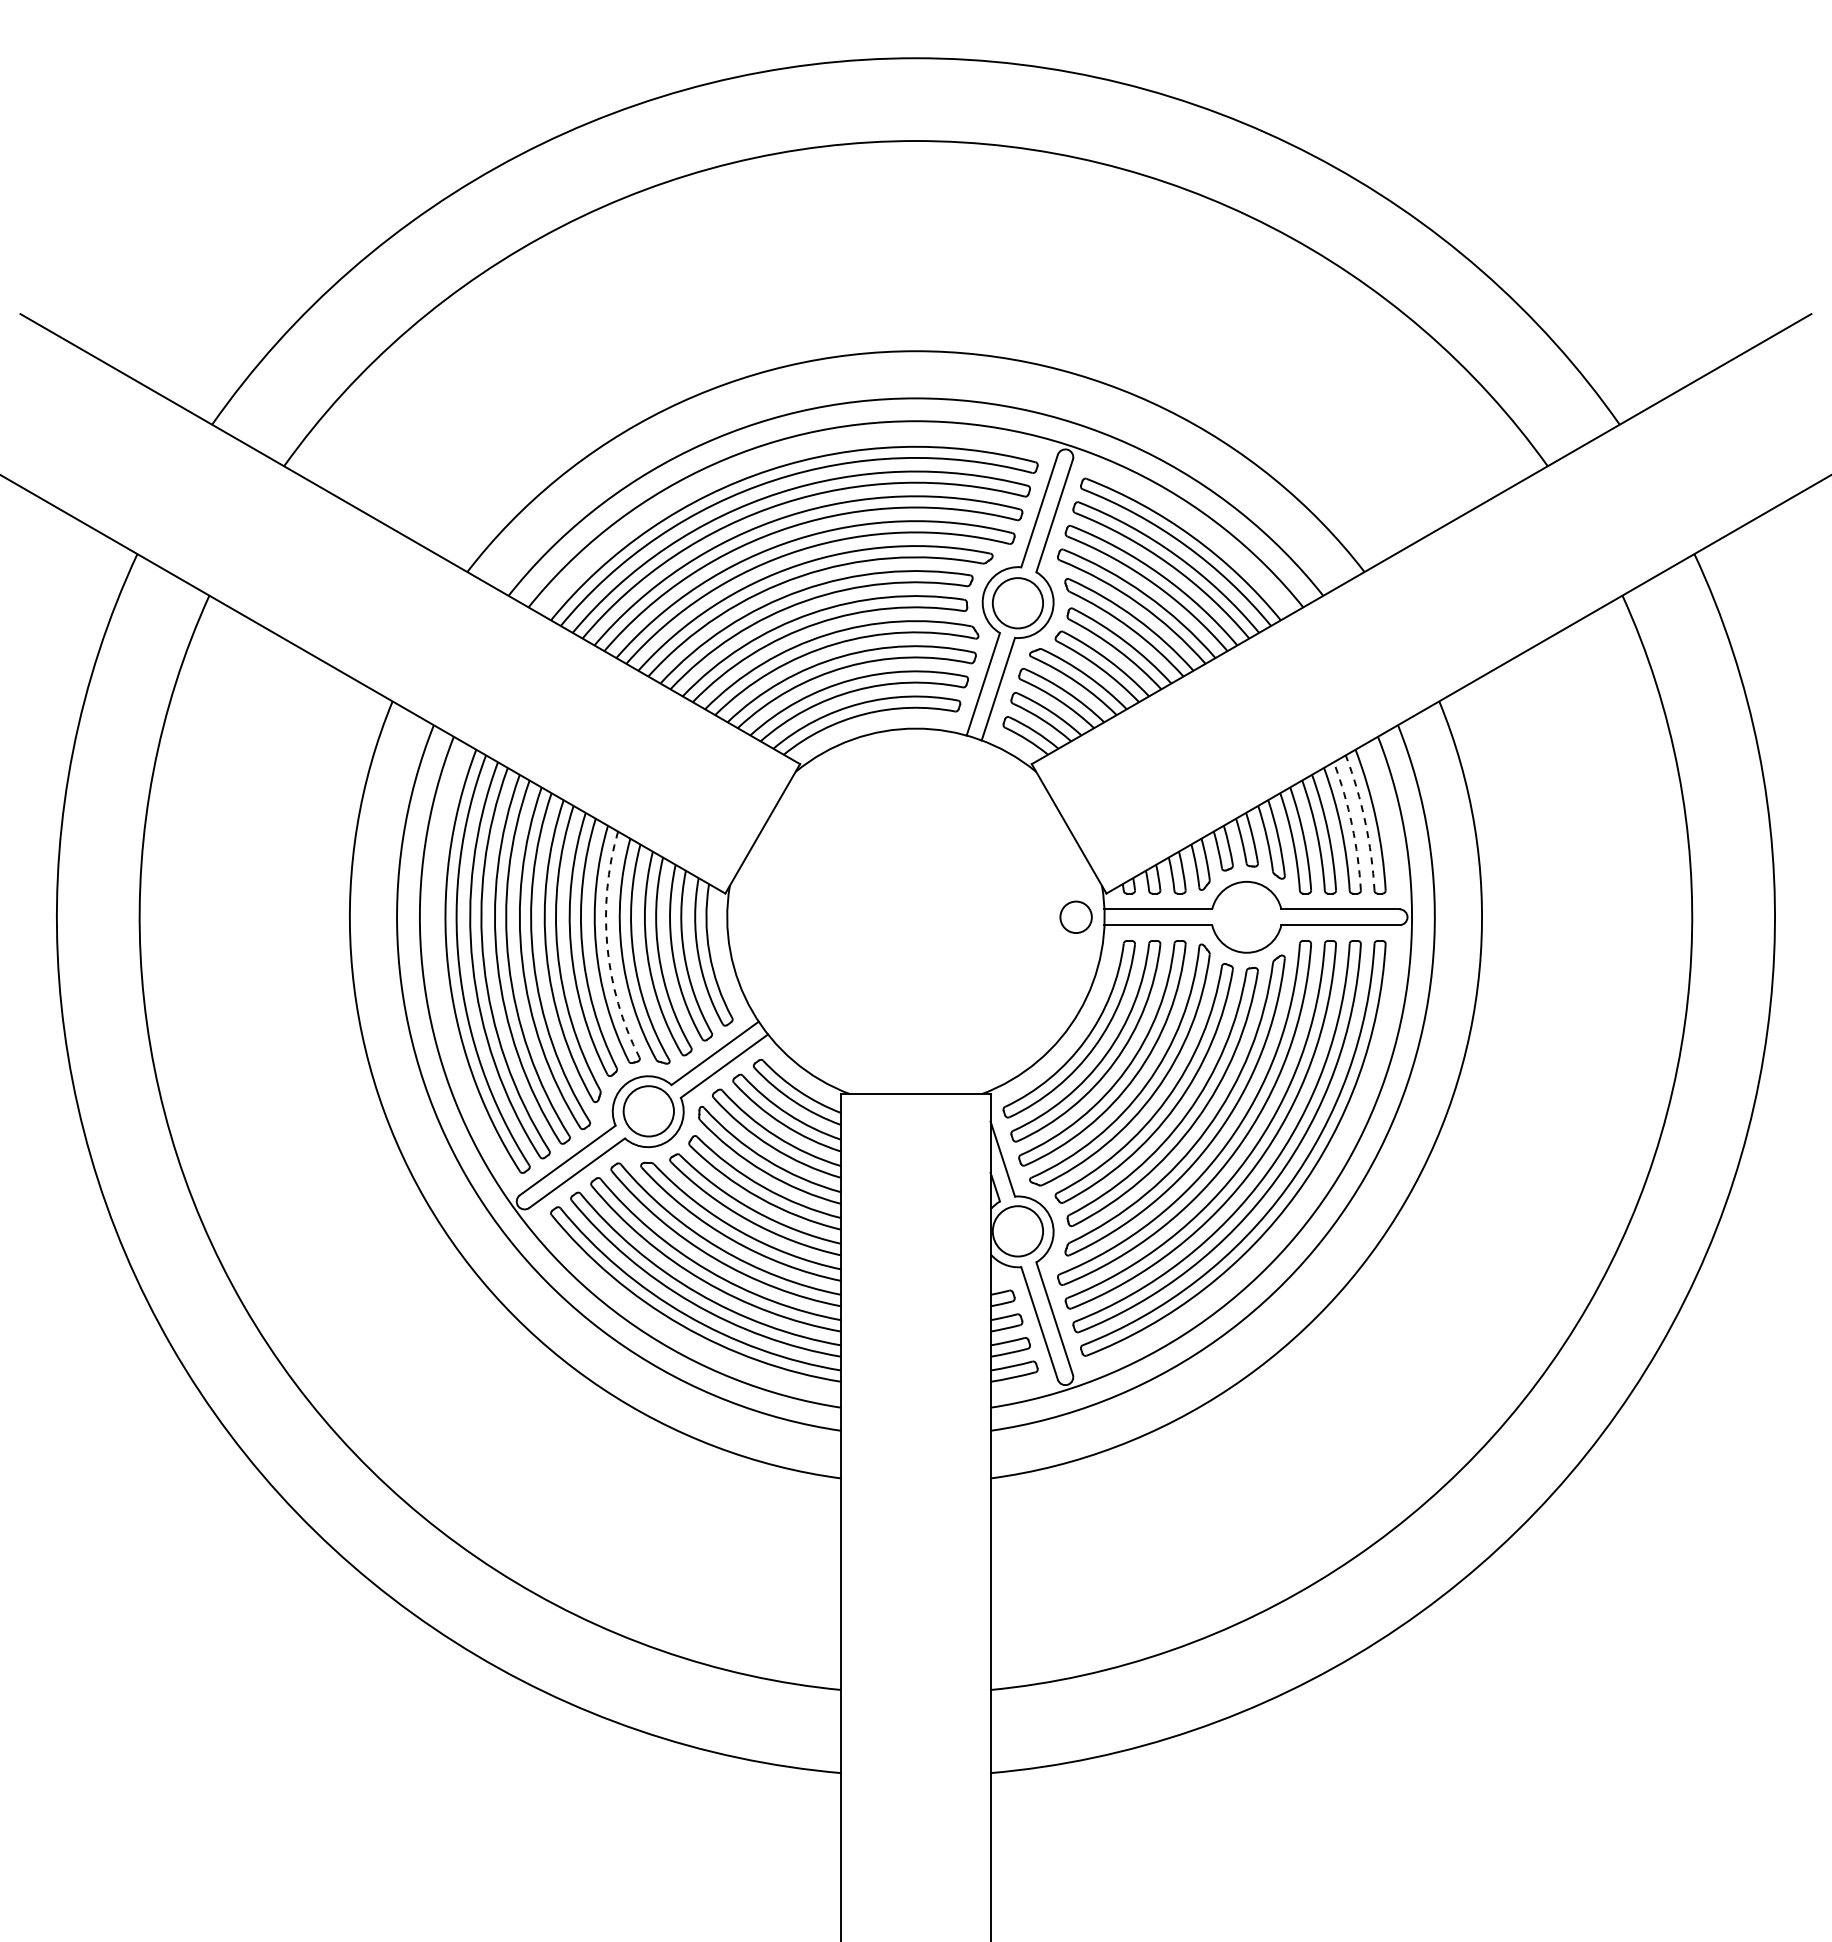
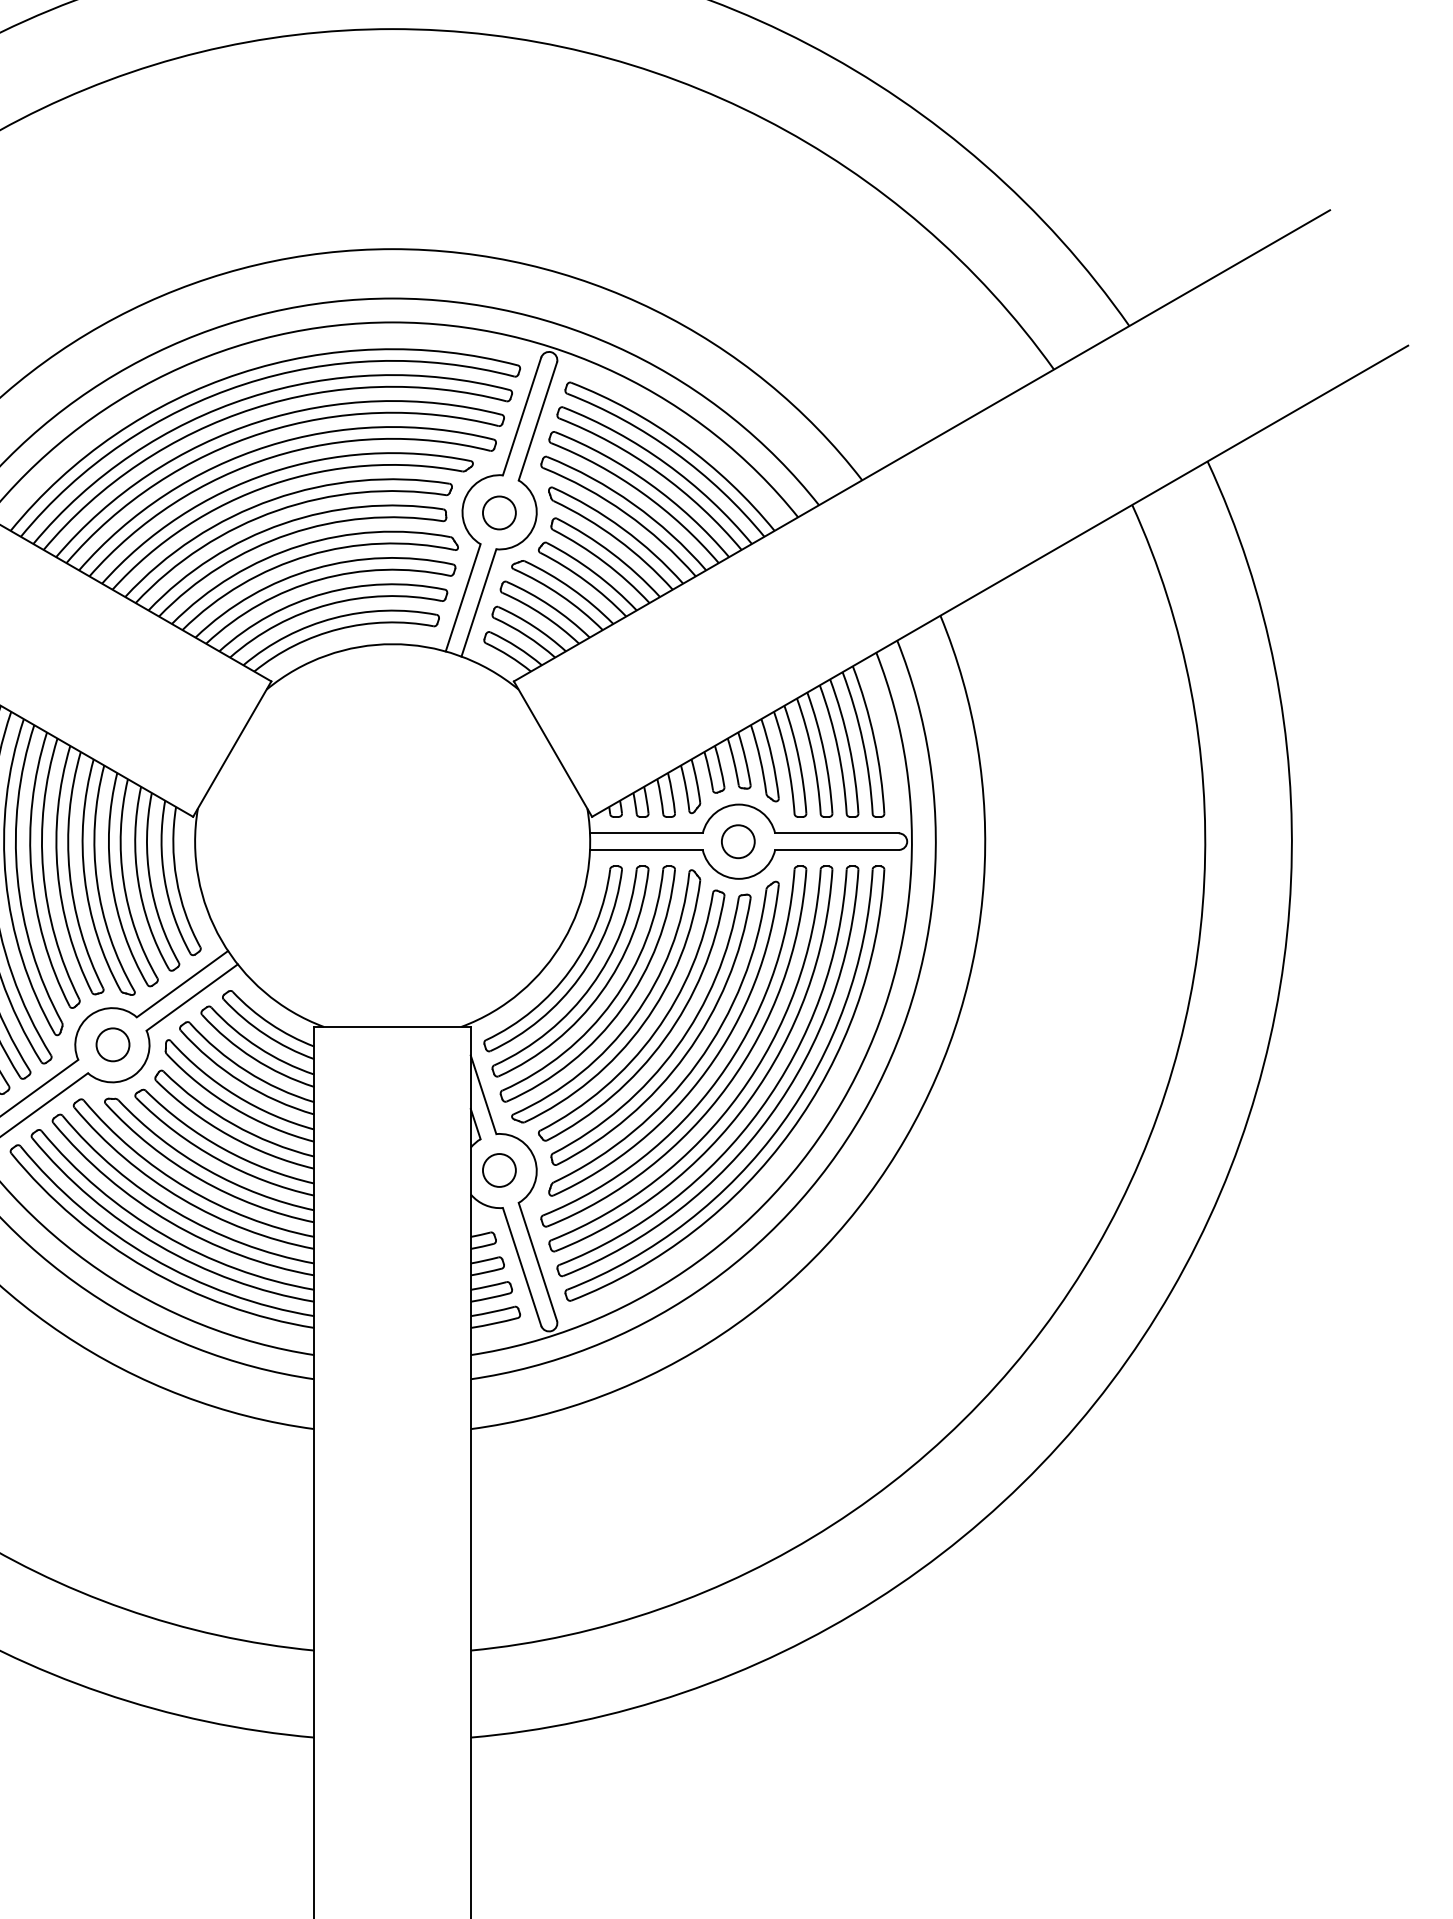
circle: (1017, 602) -> (498, 512), size x0.62
arc: (1365, 822) -> (863, 742), dashed -> solid
arc: (1352, 825) -> (849, 745), dashed -> solid
circle: (1075, 916) -> (737, 840), moved
arc: (607, 946) -> (69, 872), dashed -> solid
circle: (648, 1111) -> (112, 1045), size x0.62
circle: (1017, 1231) -> (498, 1170), size x0.62

